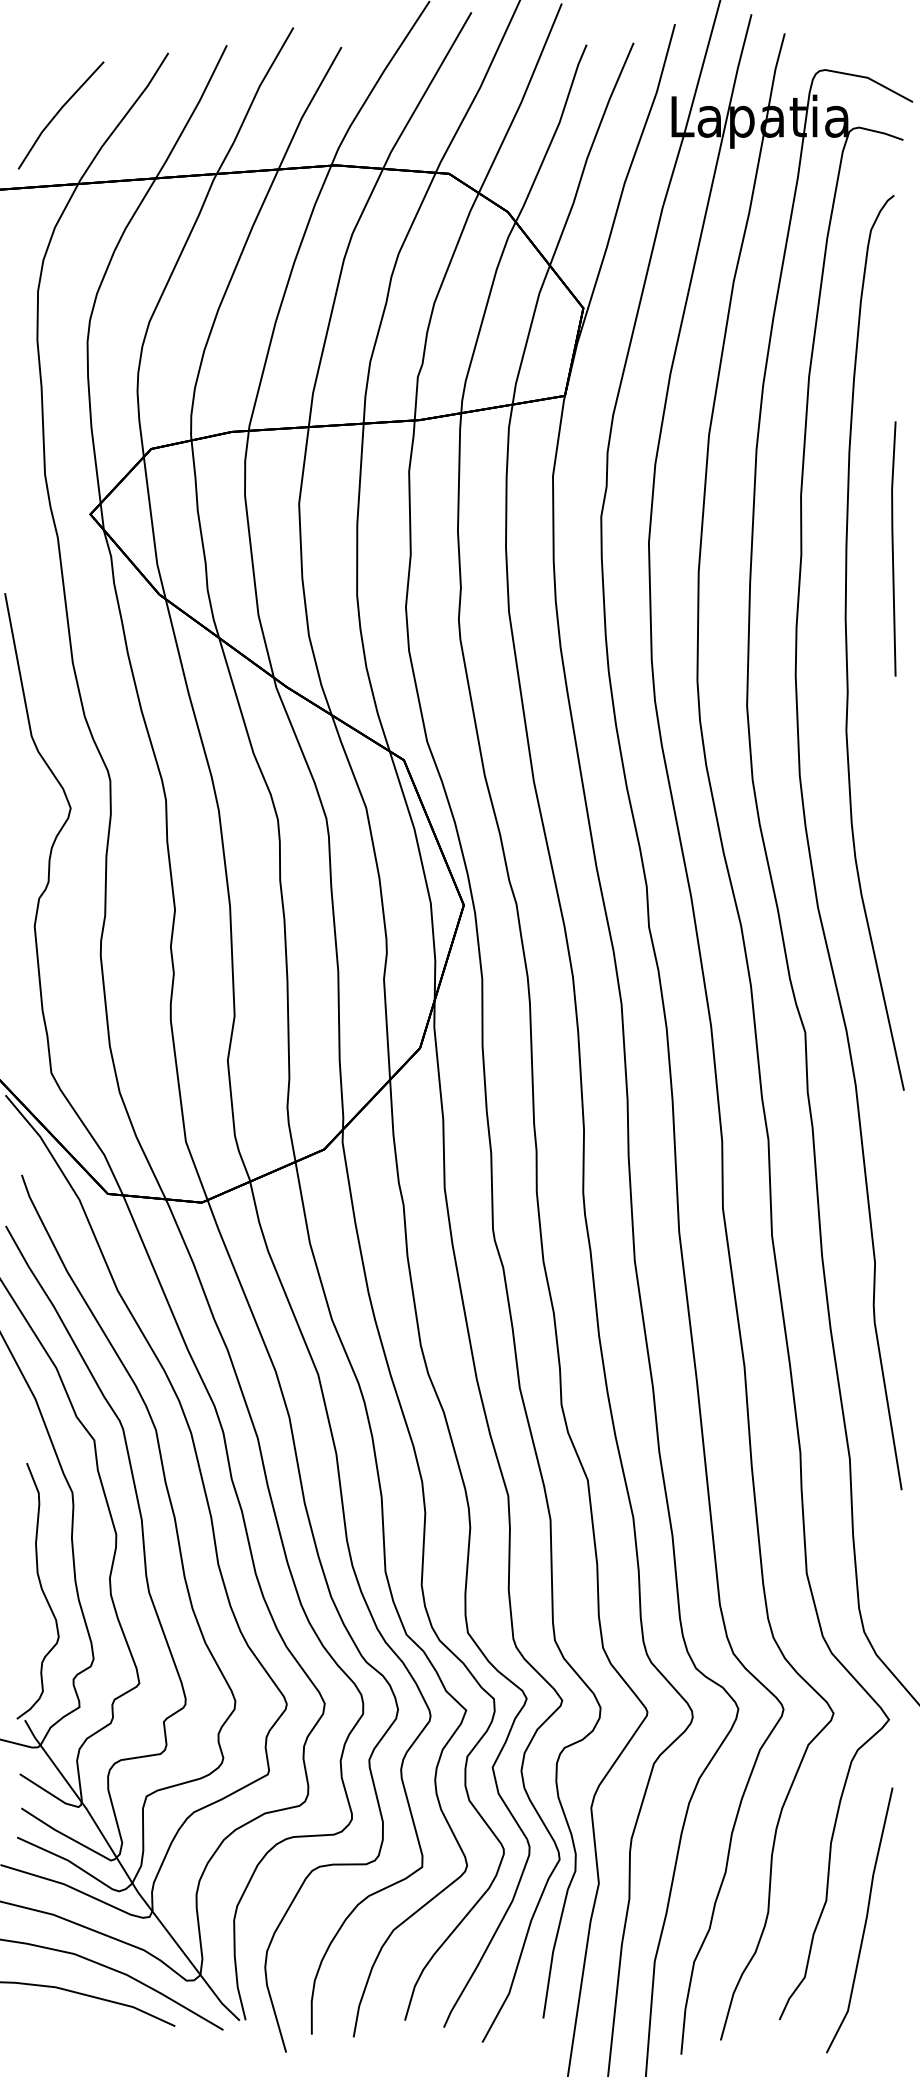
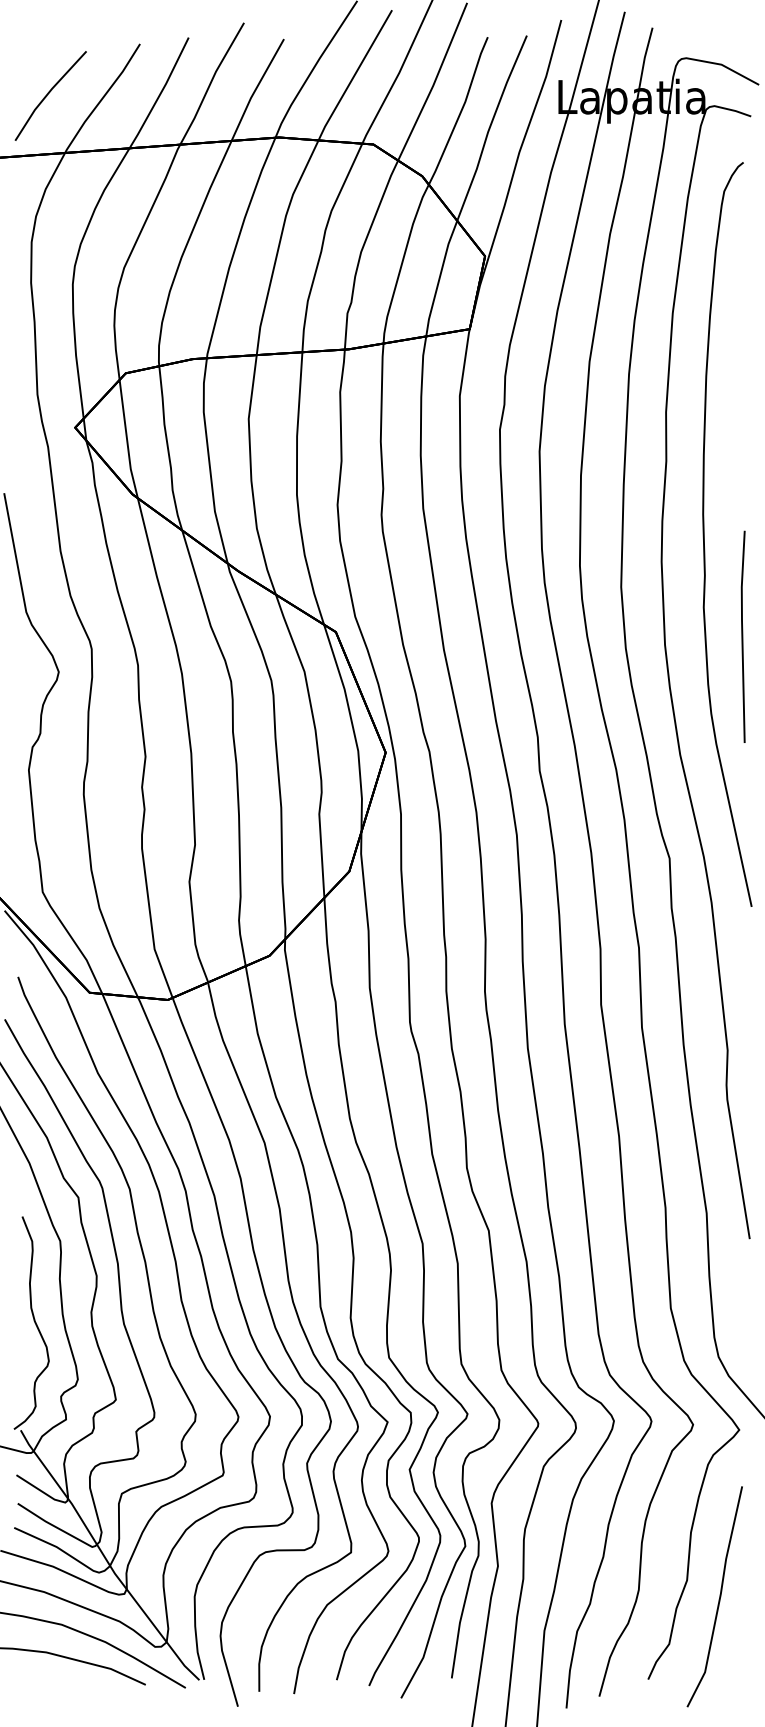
part: (893, 548) -> (742, 636), moved

